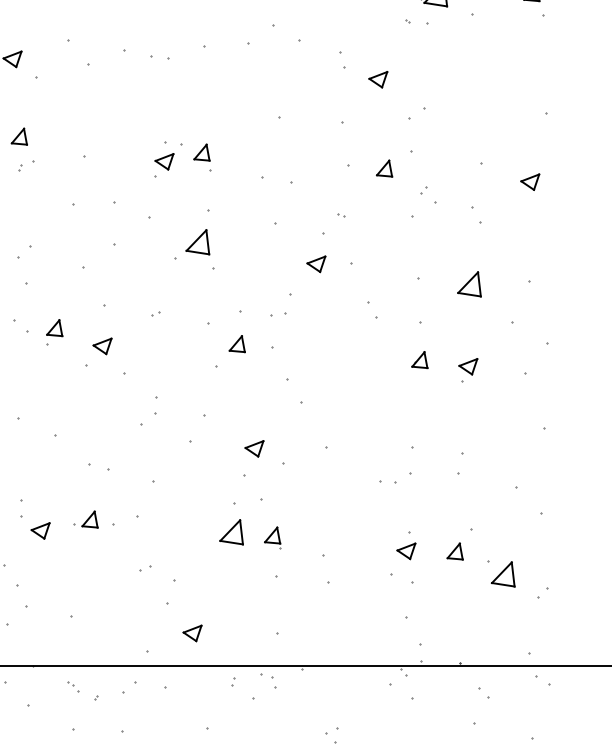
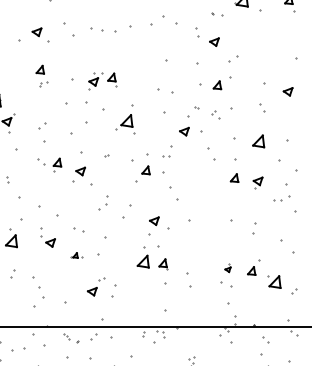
part: (417, 22) -> (217, 14), moved
part: (159, 57) -> (108, 31), size x1.6
part: (182, 160) -> (102, 81), moved
part: (427, 193) -> (215, 114), moved
part: (372, 309) -> (211, 153), size x1.6
part: (394, 478) -> (281, 198), moved
part: (34, 519) -> (47, 237), moved
part: (93, 519) -> (76, 255), size x0.6
part: (405, 544) -> (227, 267), size x0.6
part: (190, 632) -> (91, 291), moved

